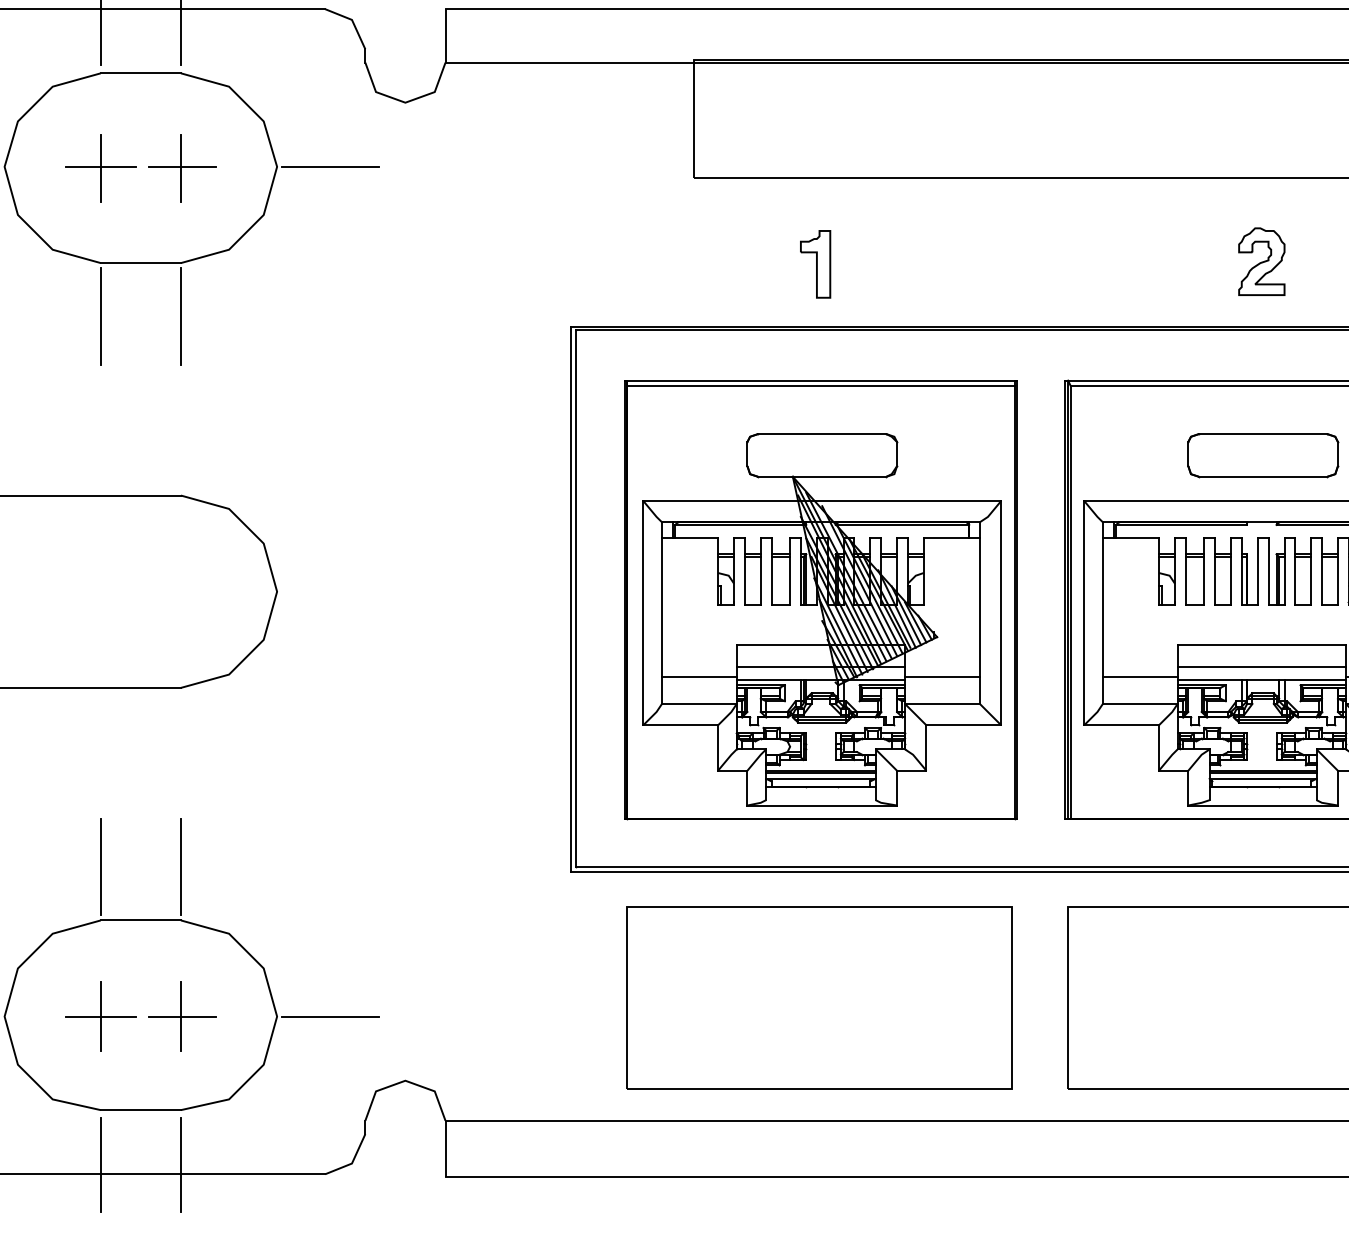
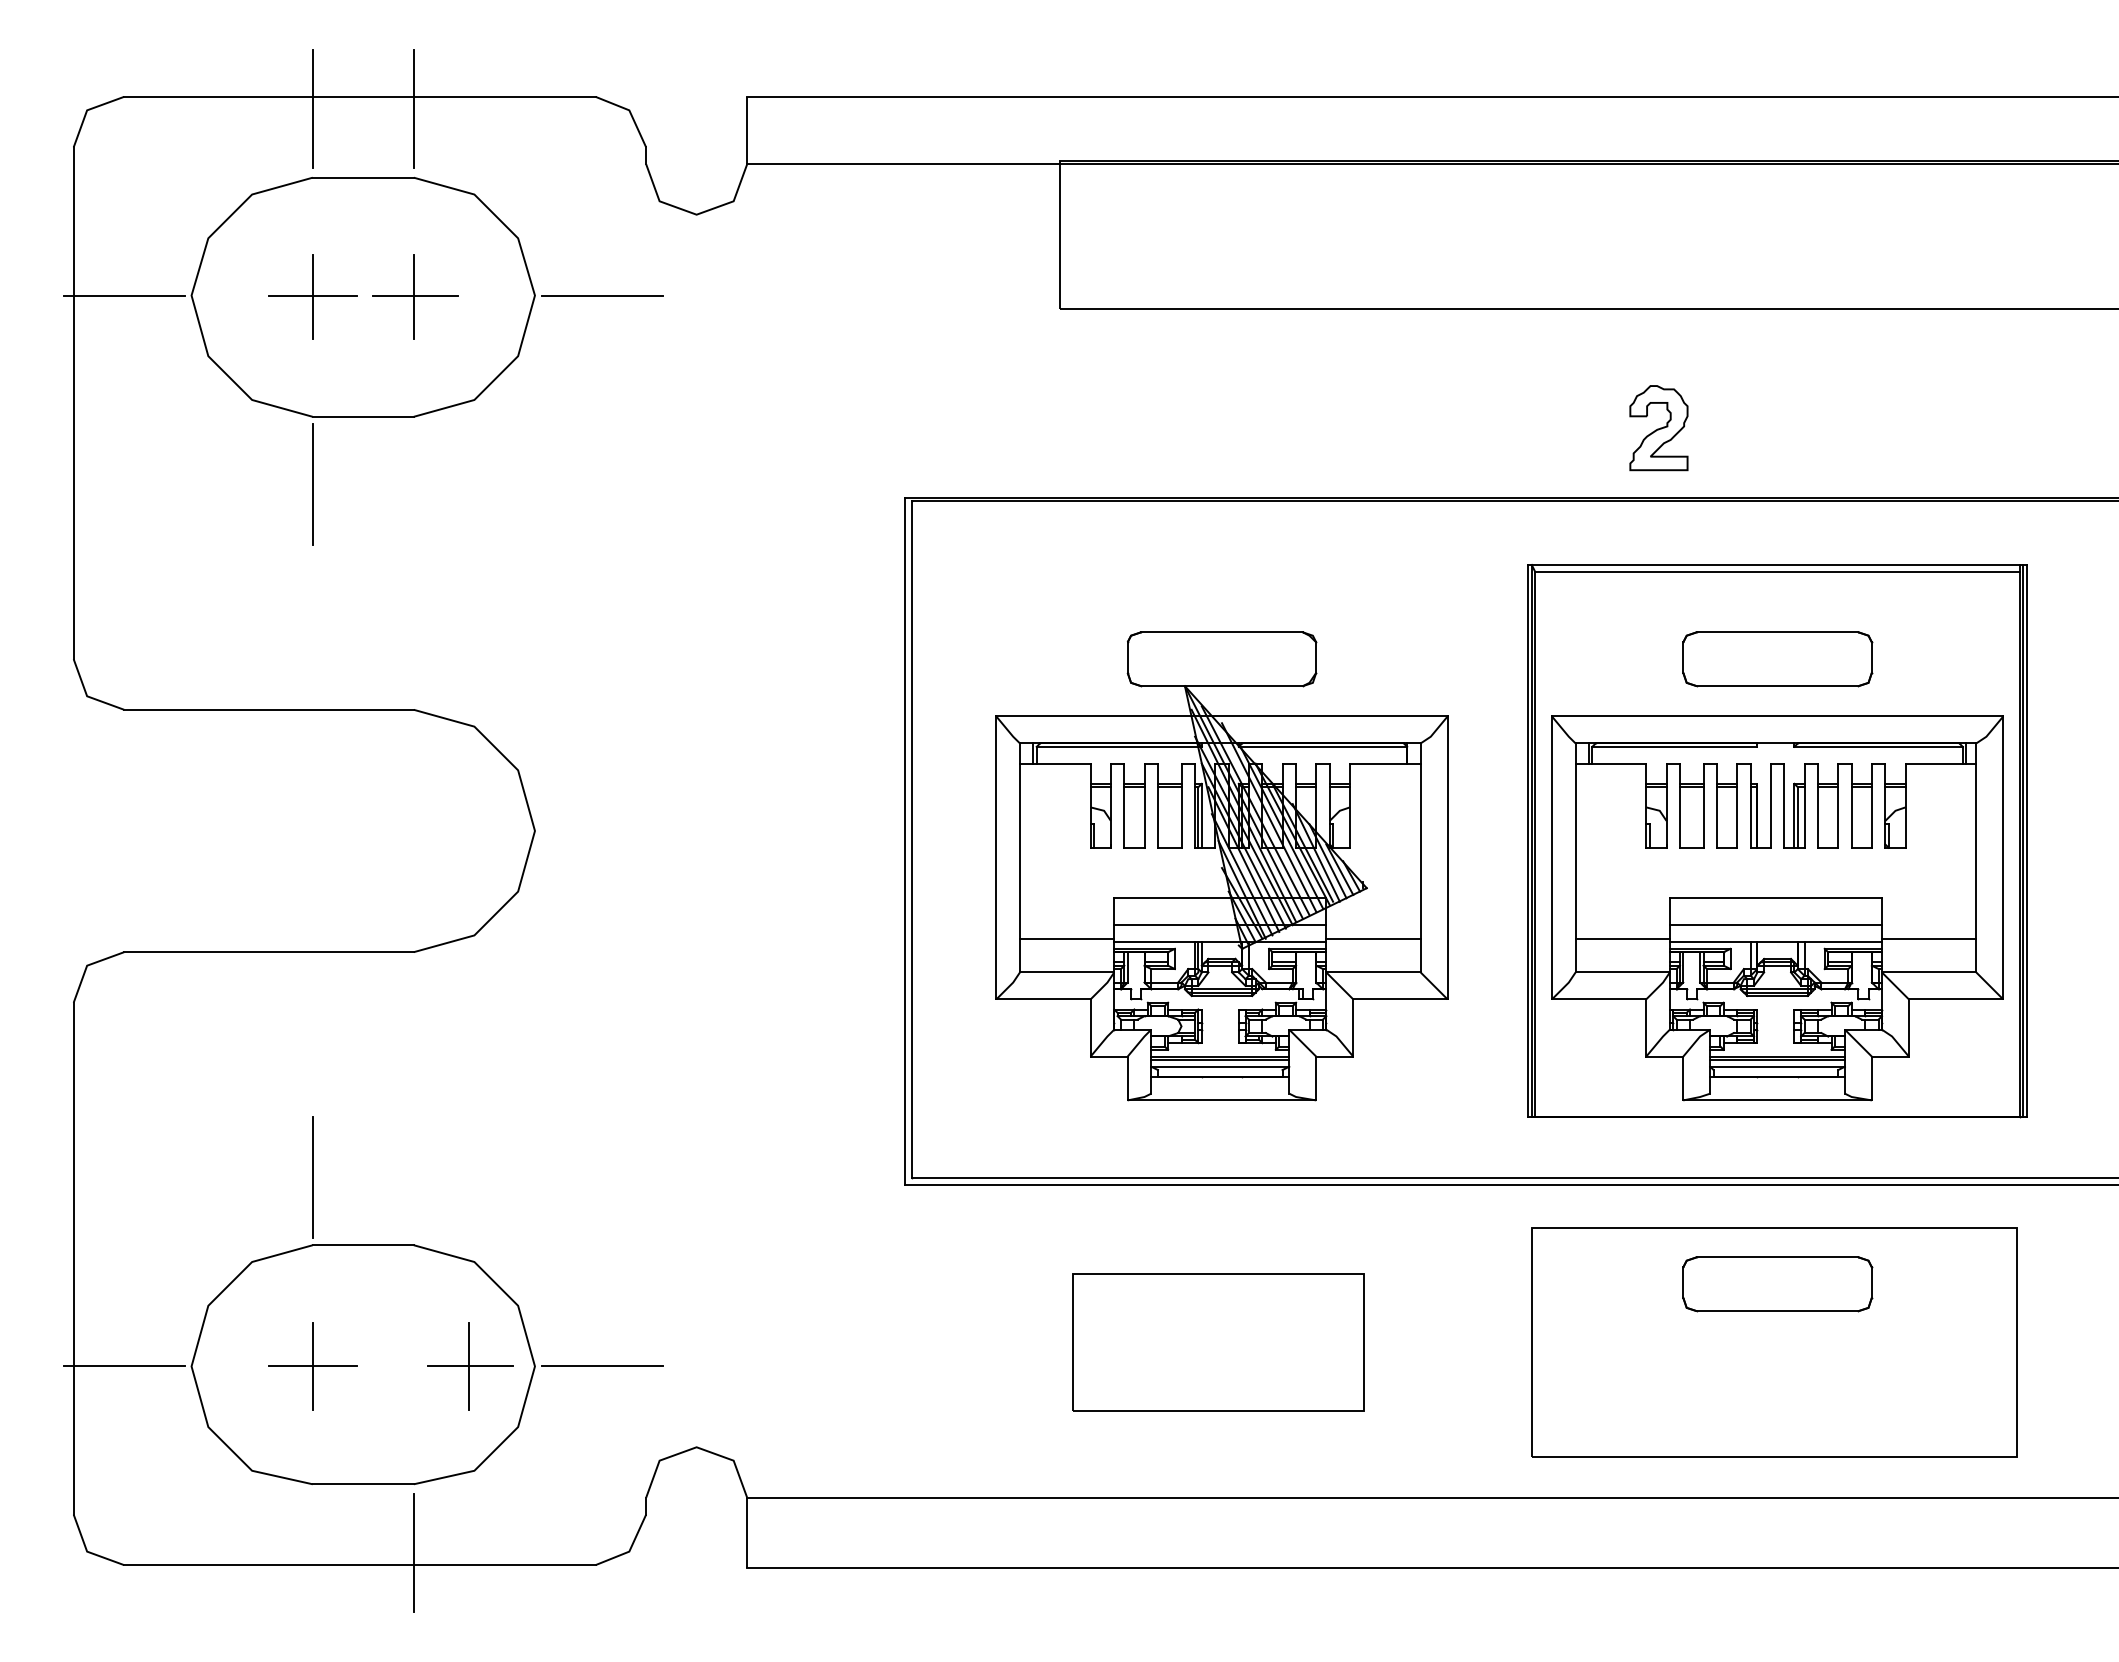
part: (1261, 262) -> (1658, 428), moved
part: (815, 264) -> (1213, 418), removed
line: (180, 315) -> (413, 483), removed
part: (821, 600) -> (1220, 841), removed
line: (180, 866) -> (413, 1177), removed
part: (1263, 951) -> (1777, 1284), added
part: (819, 997) -> (1218, 1342), size x0.6
part: (182, 1016) -> (470, 1366), moved
line: (100, 1165) -> (312, 1553), removed

